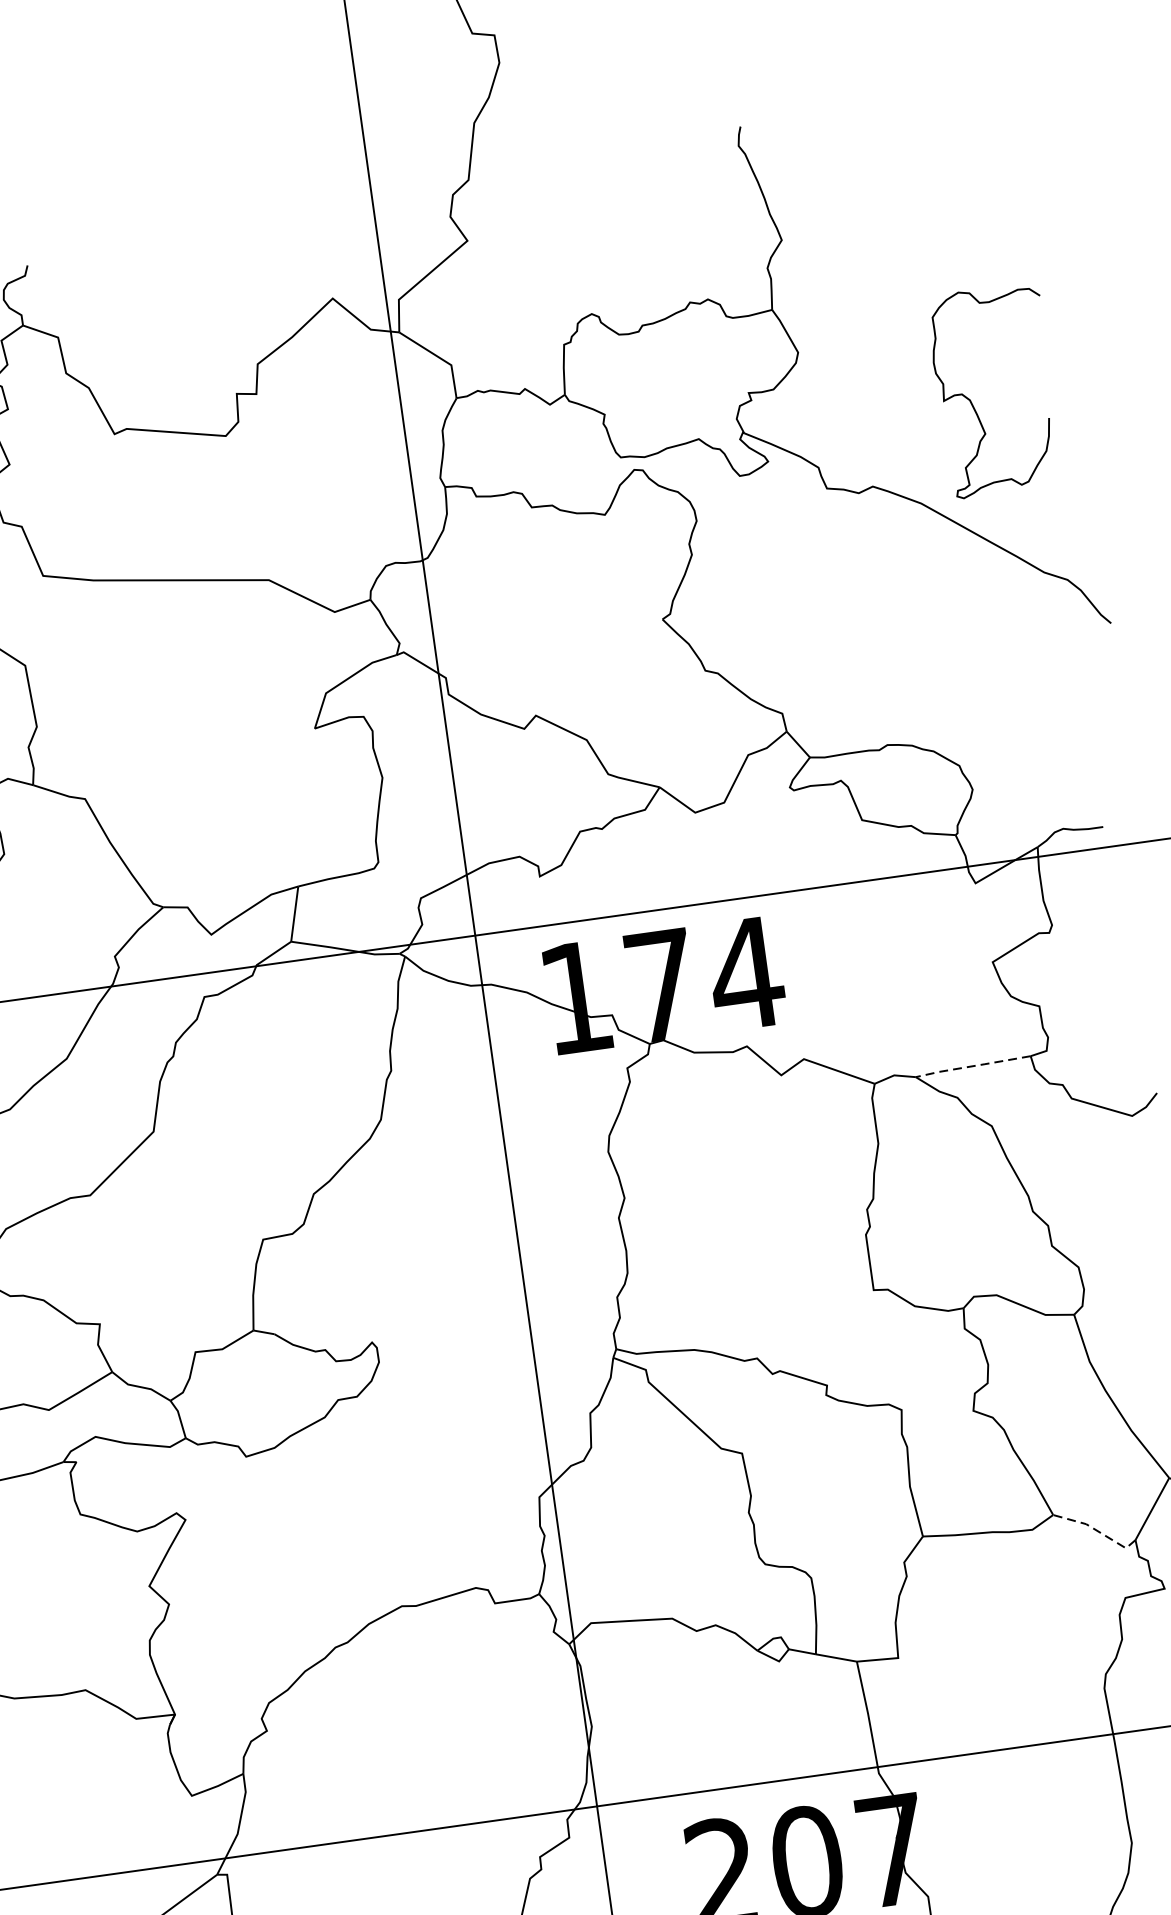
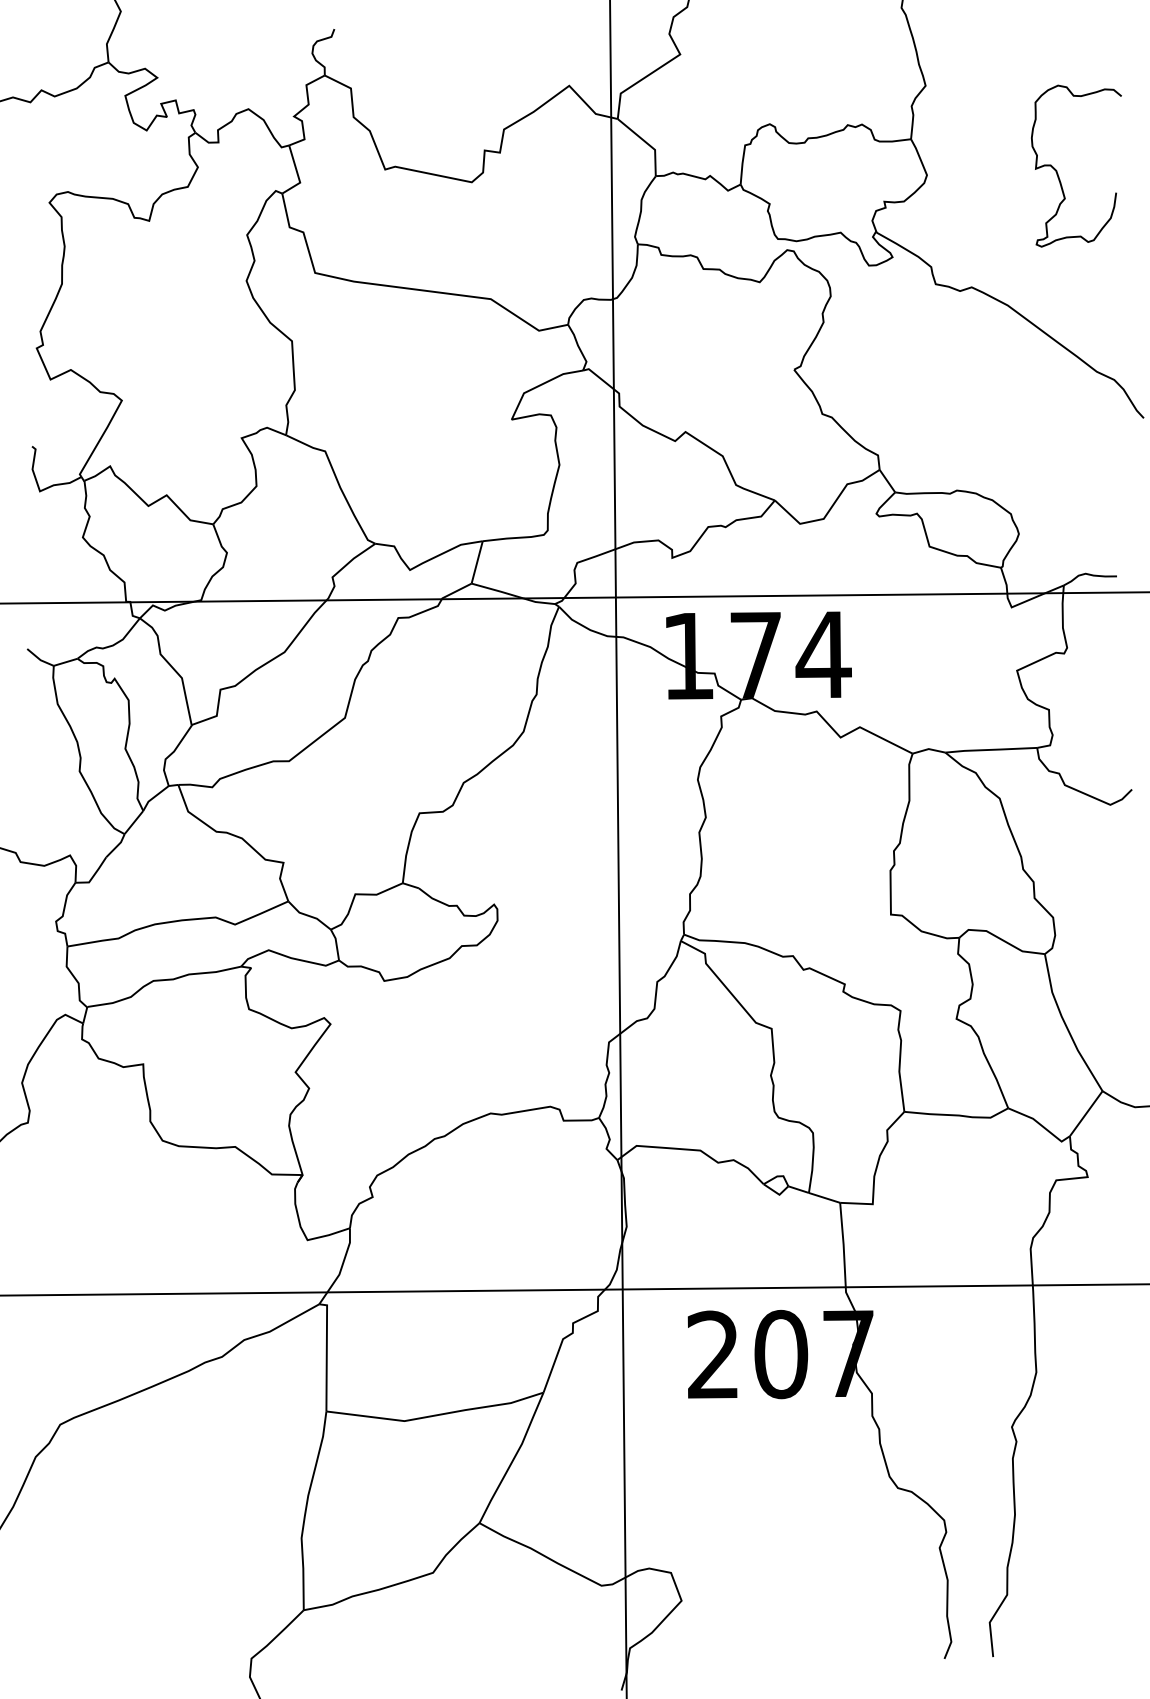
curve: (971, 399) -> (1057, 170), moved
line: (972, 1065) -> (990, 749), dashed -> solid
line: (1096, 1530) -> (1040, 1124), dashed -> solid

